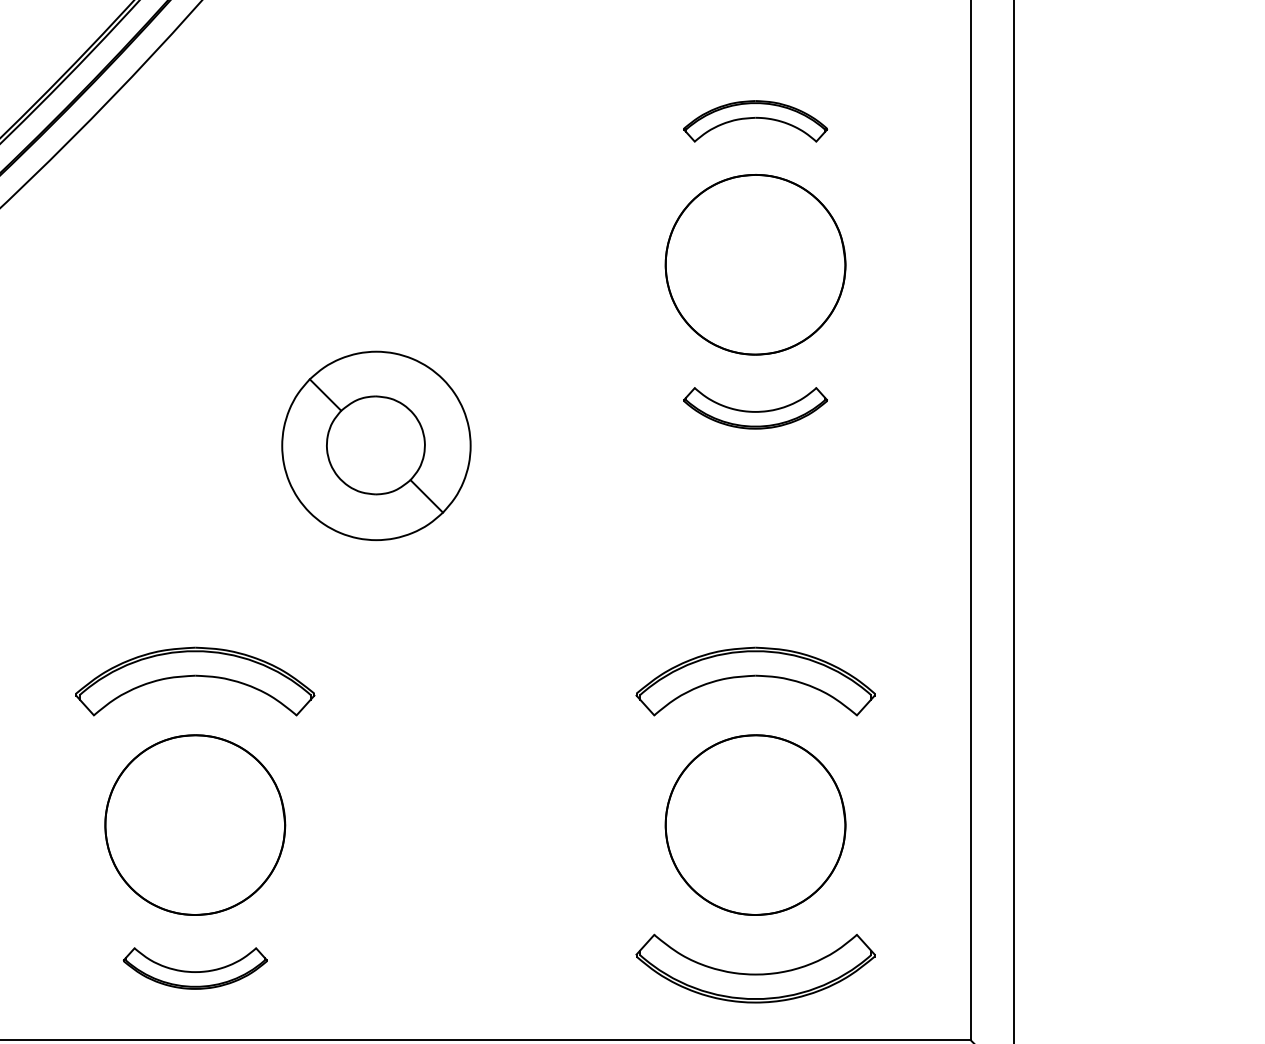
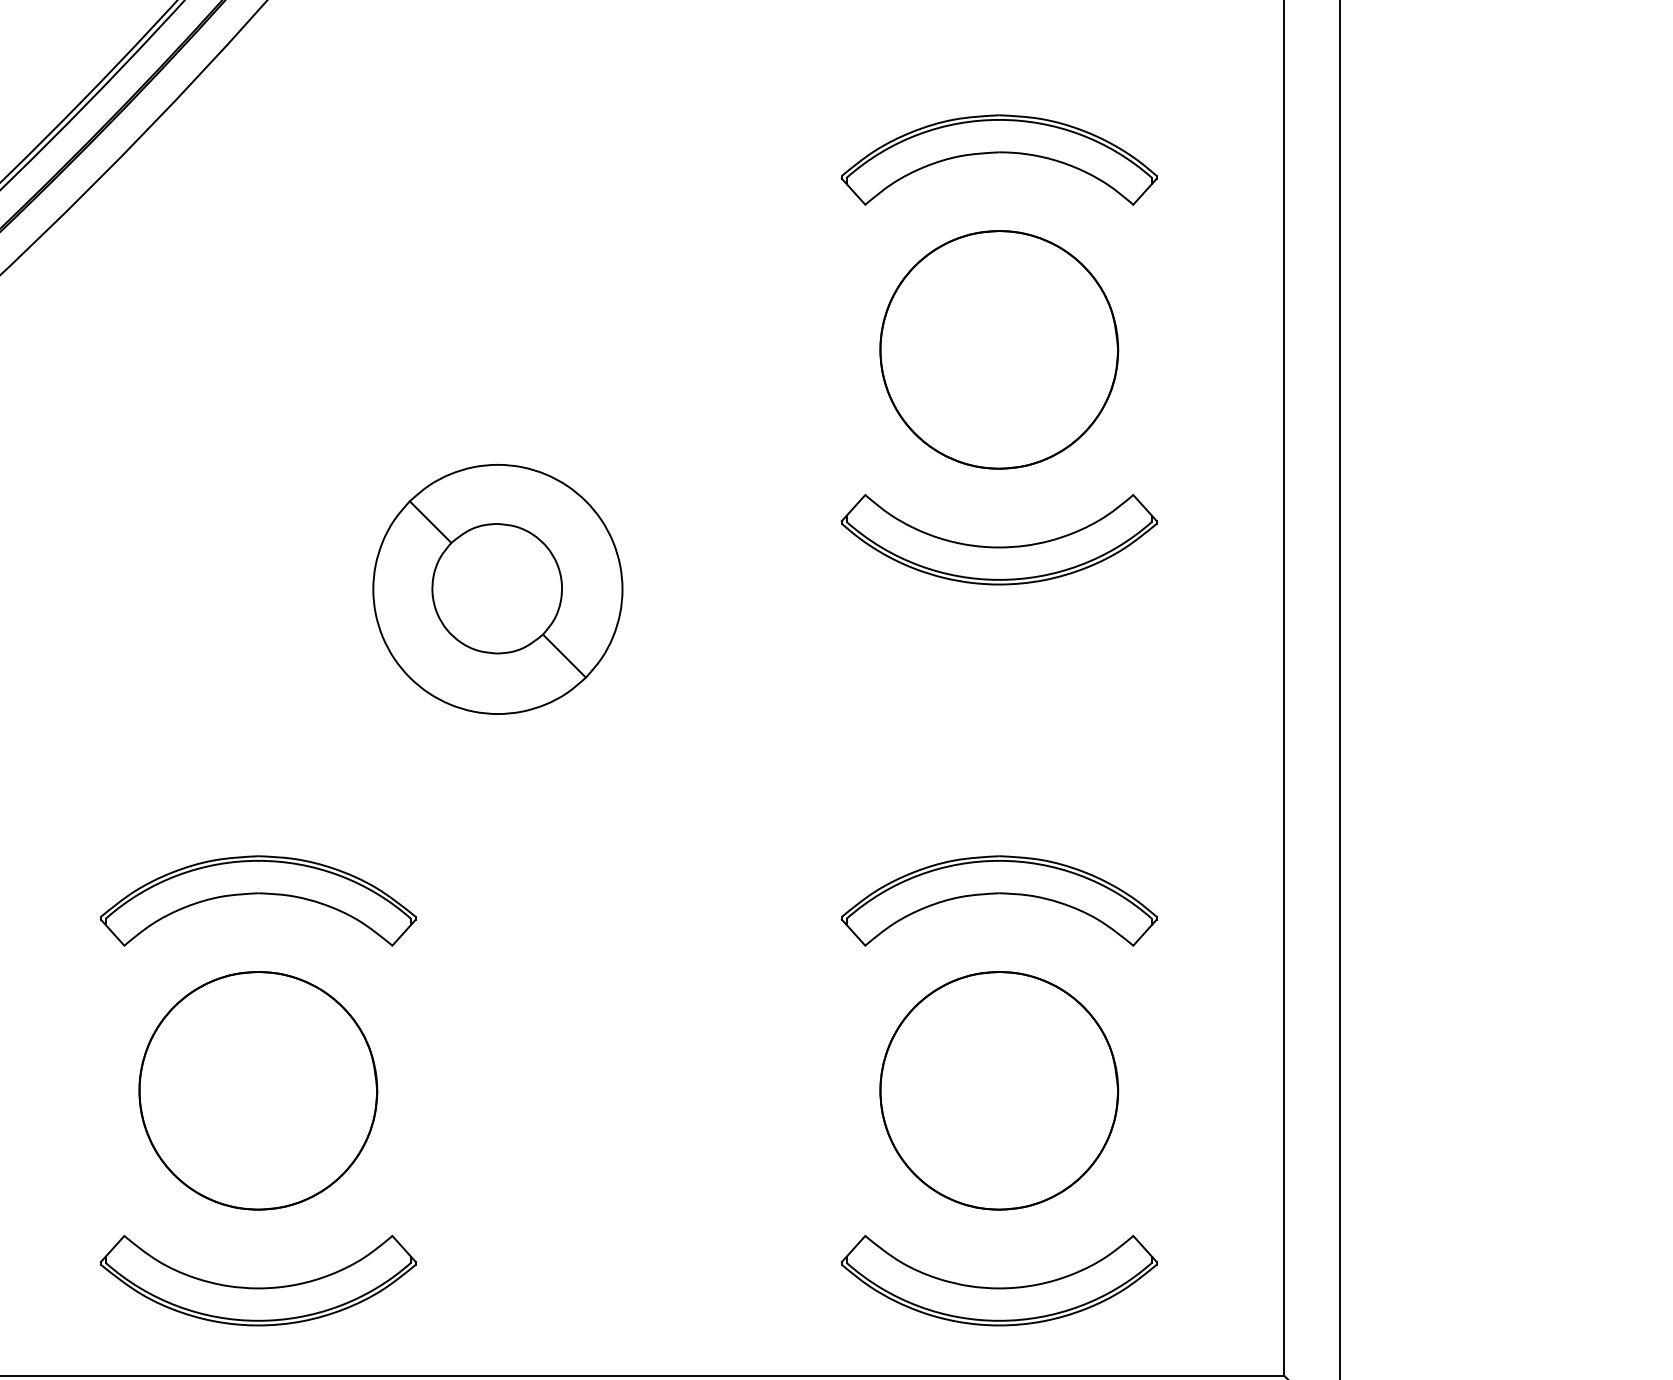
part: (755, 121) -> (999, 160), size x1.67
part: (755, 408) -> (999, 539), size x1.67
part: (195, 968) -> (258, 1280), size x1.67

